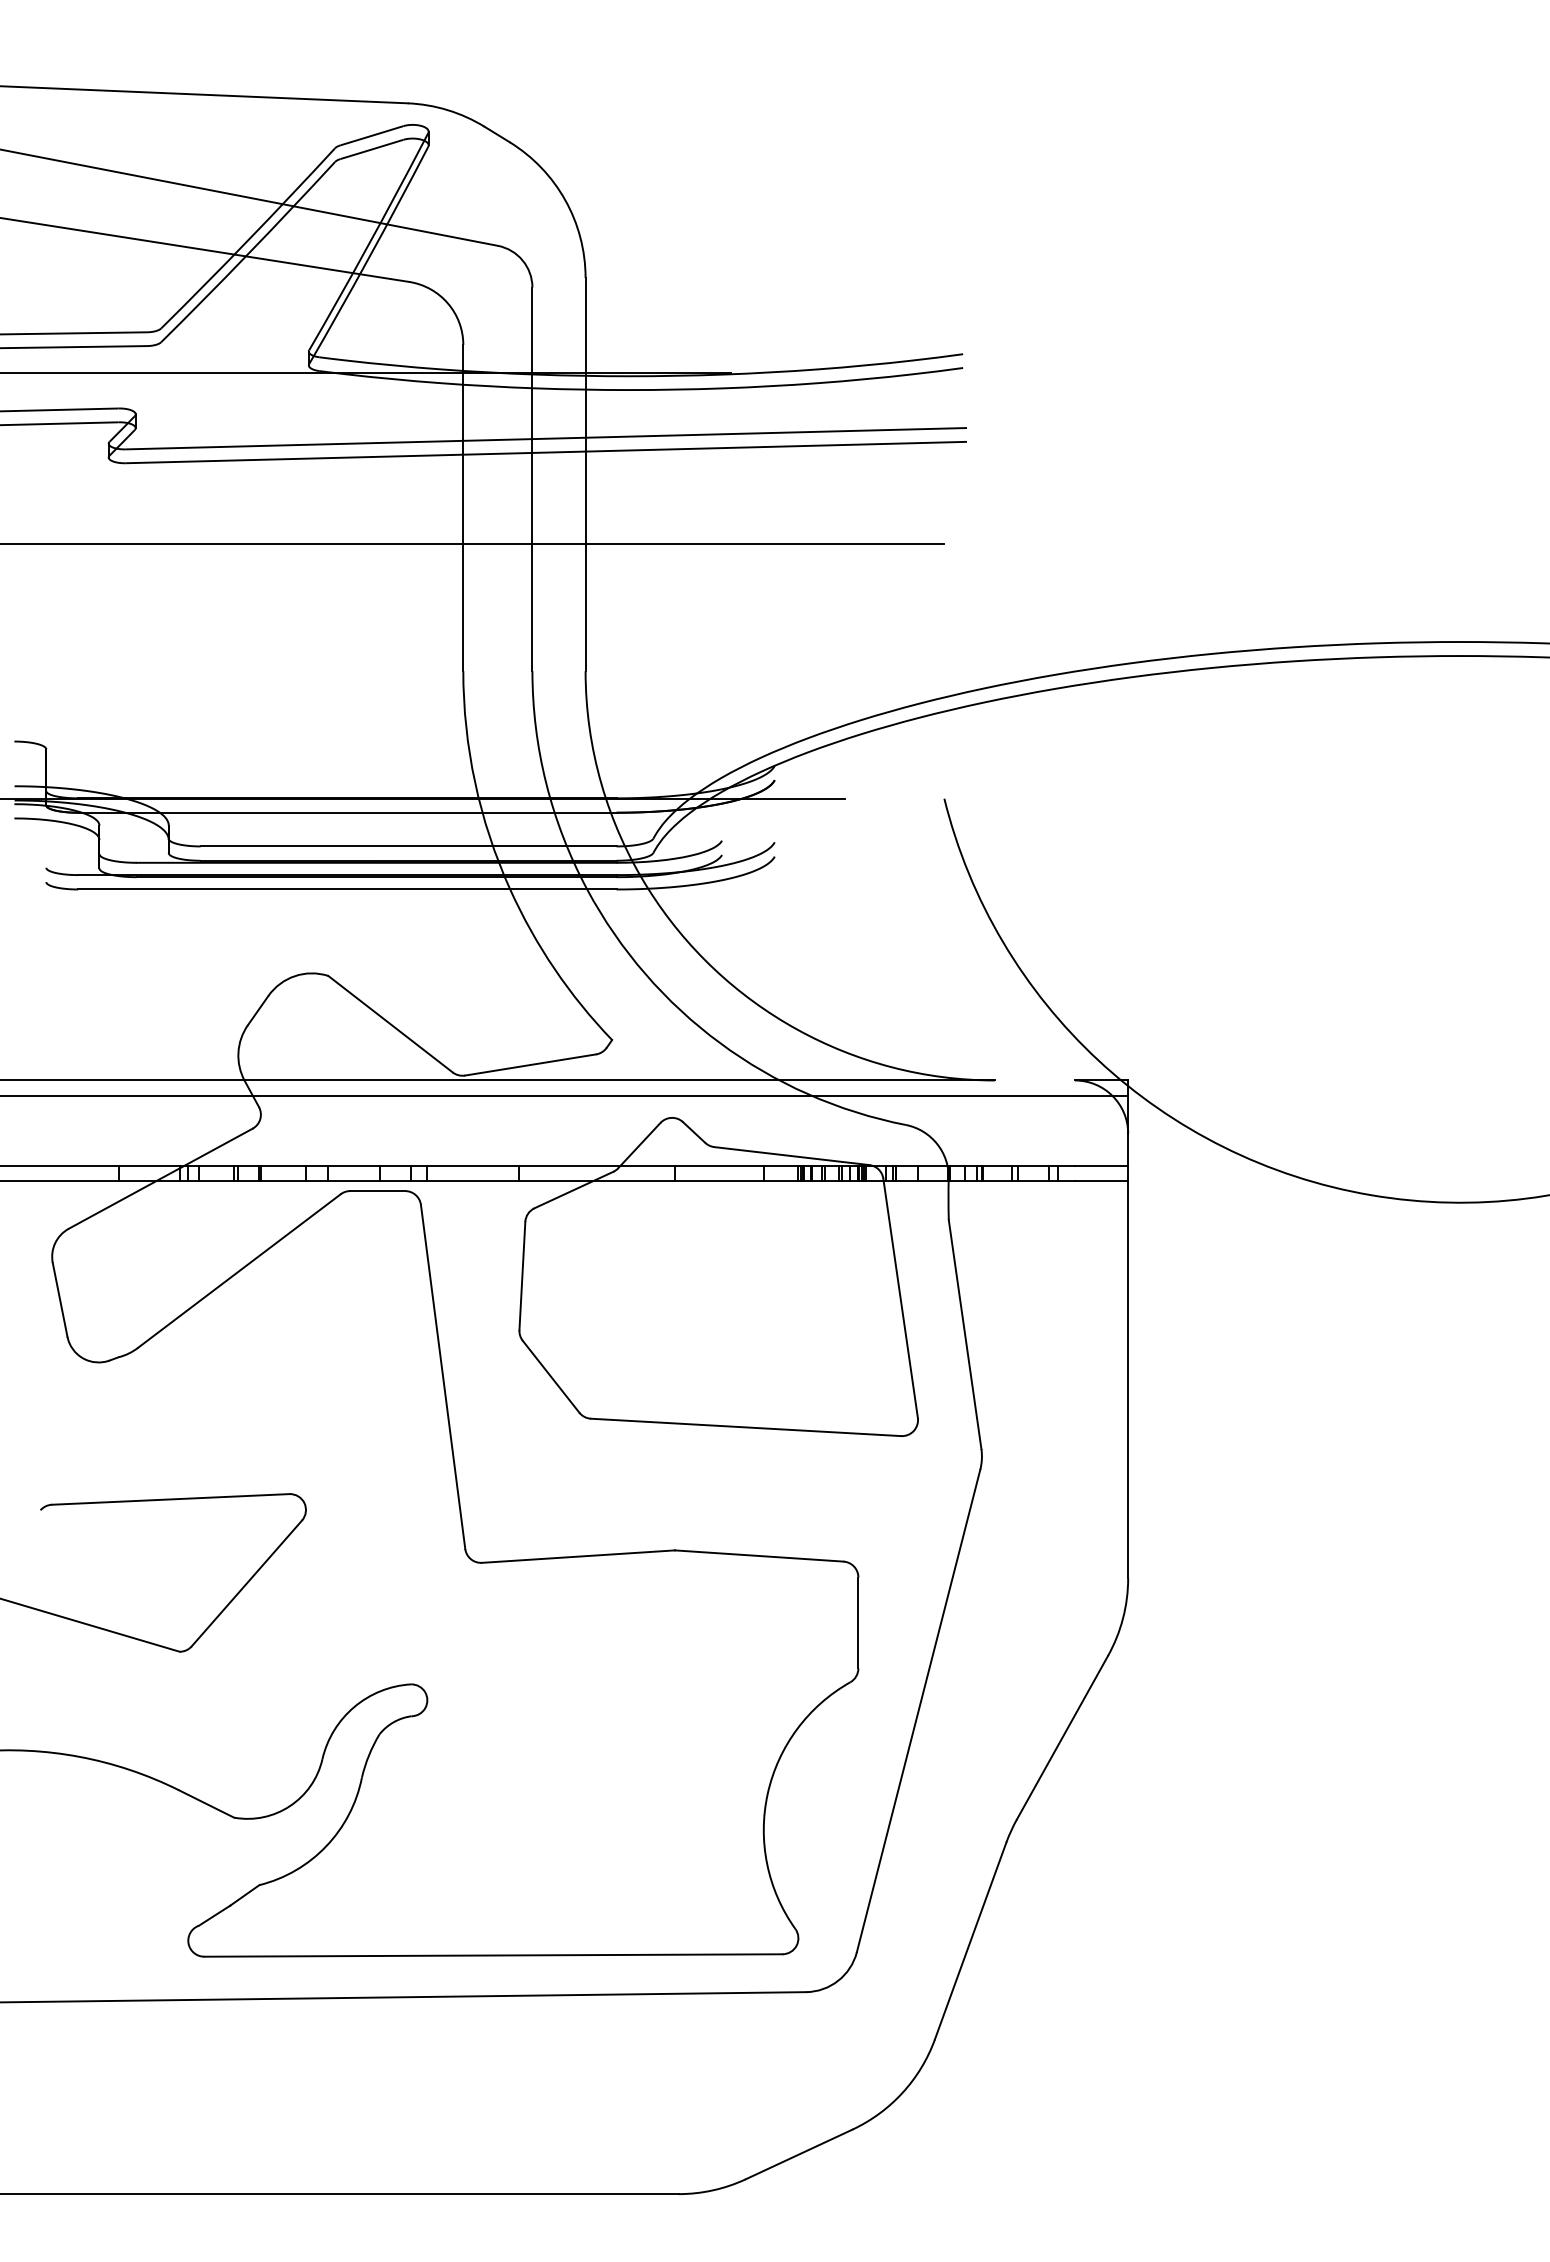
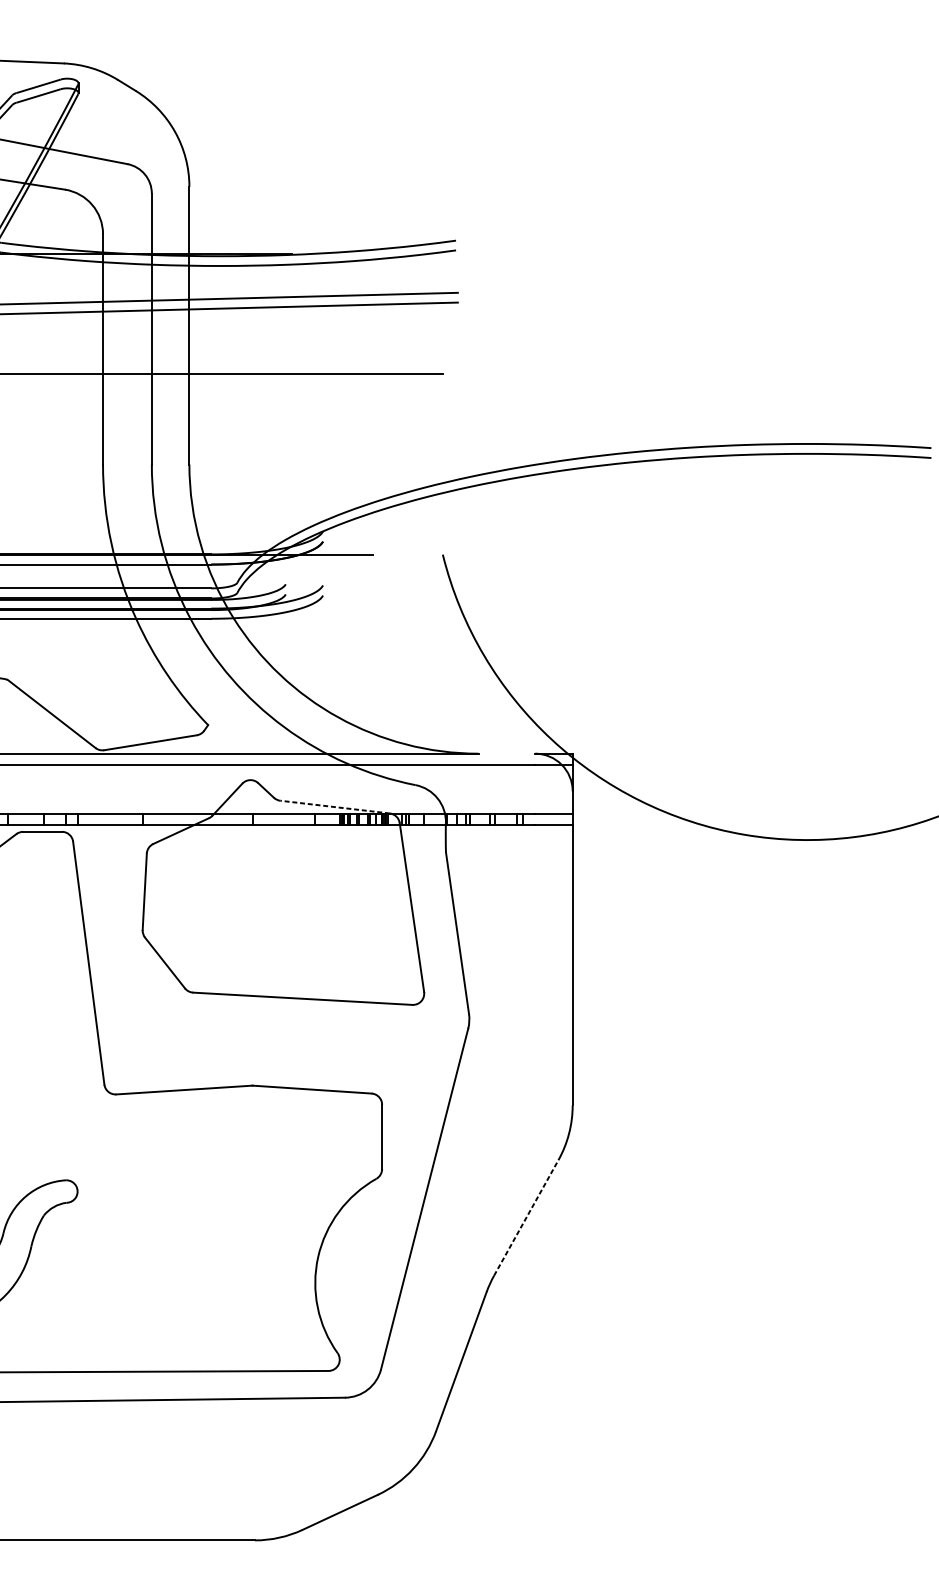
line: (791, 1156) -> (334, 807), solid -> dashed
line: (1062, 1737) -> (526, 1217), solid -> dashed

